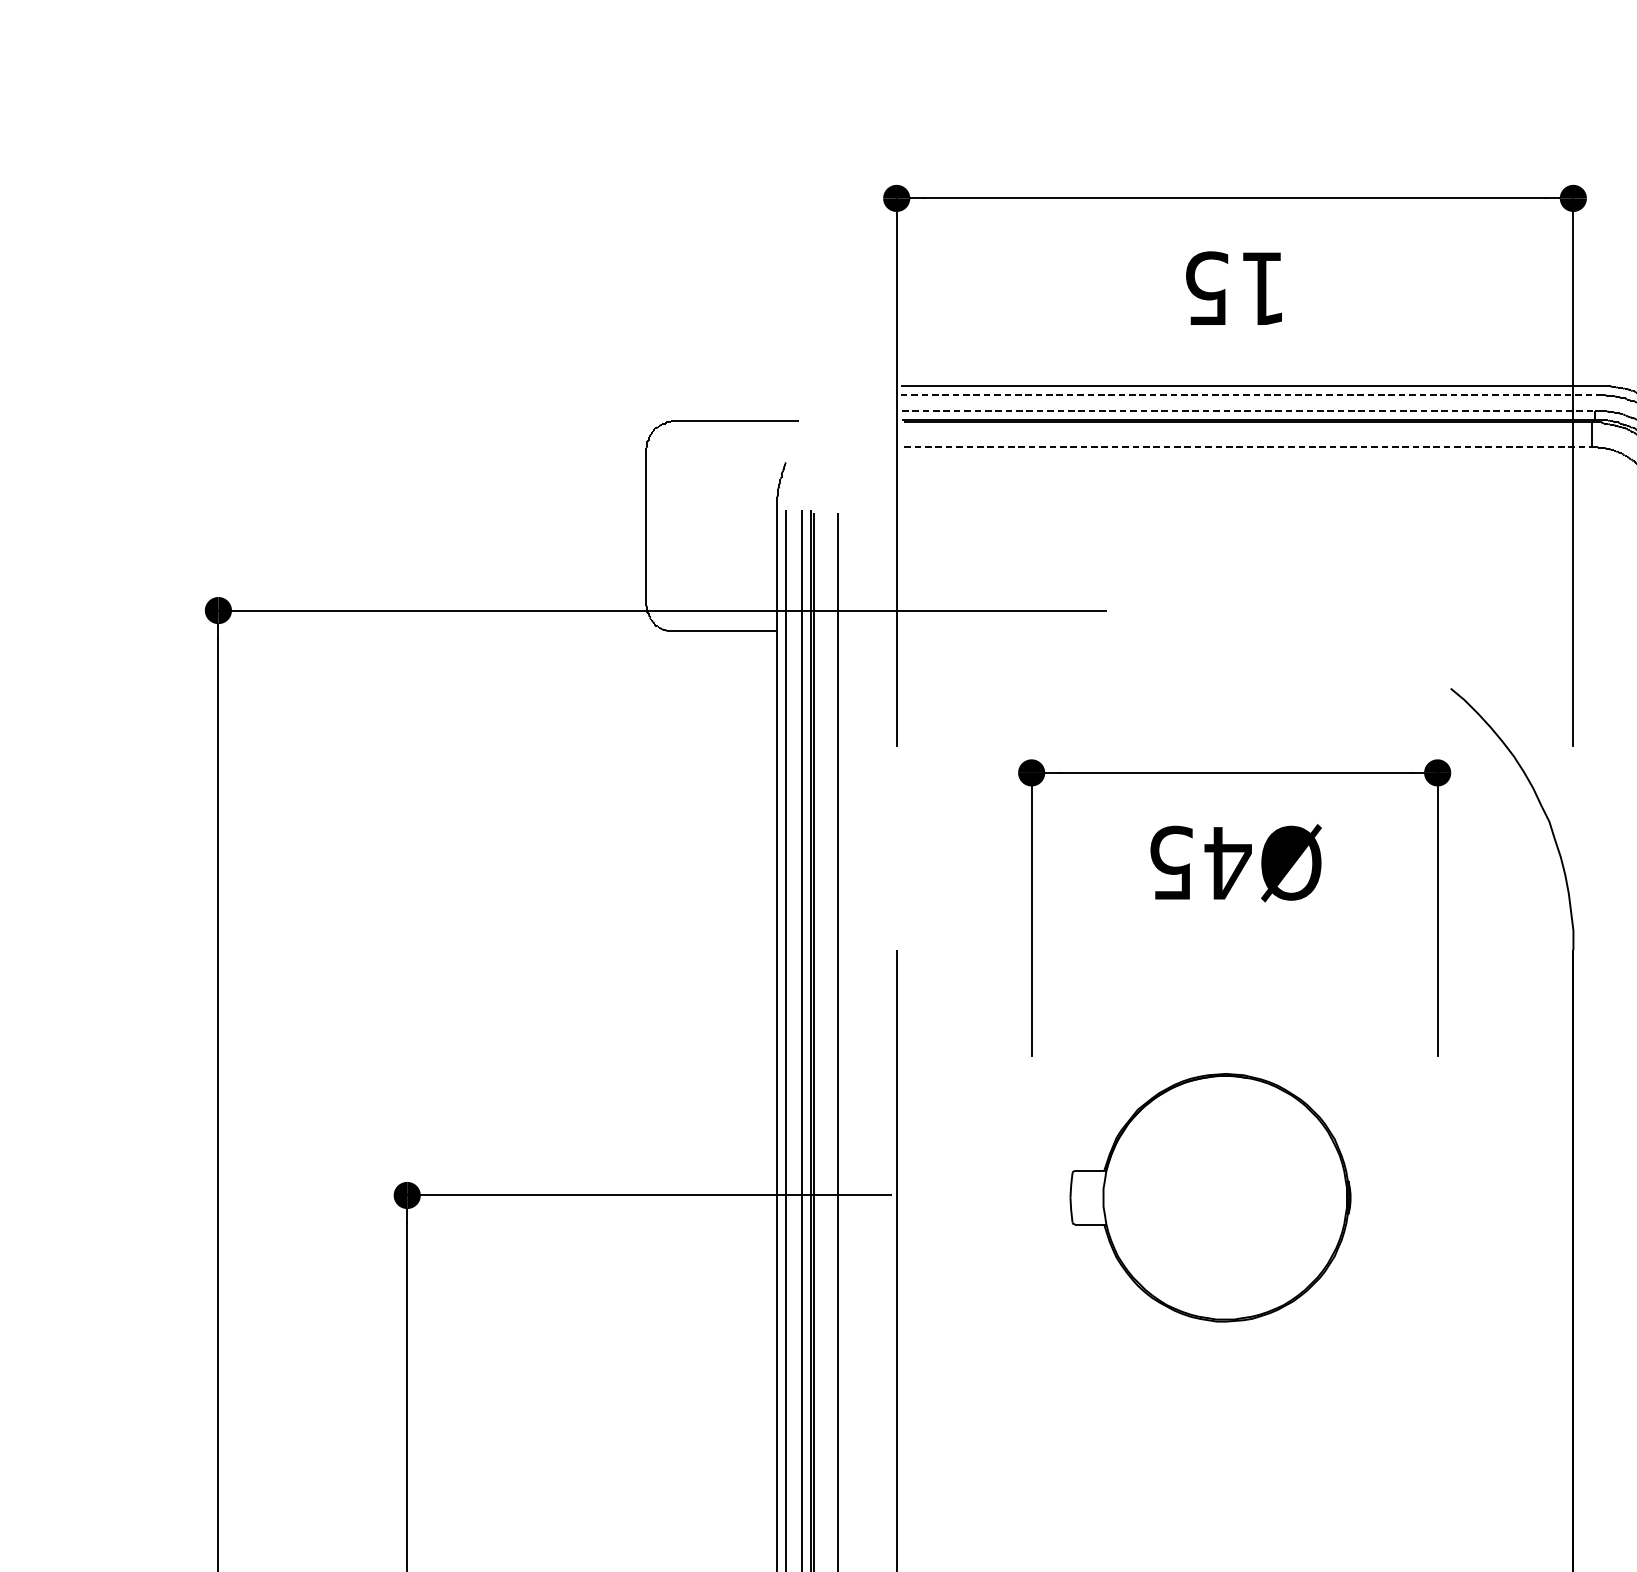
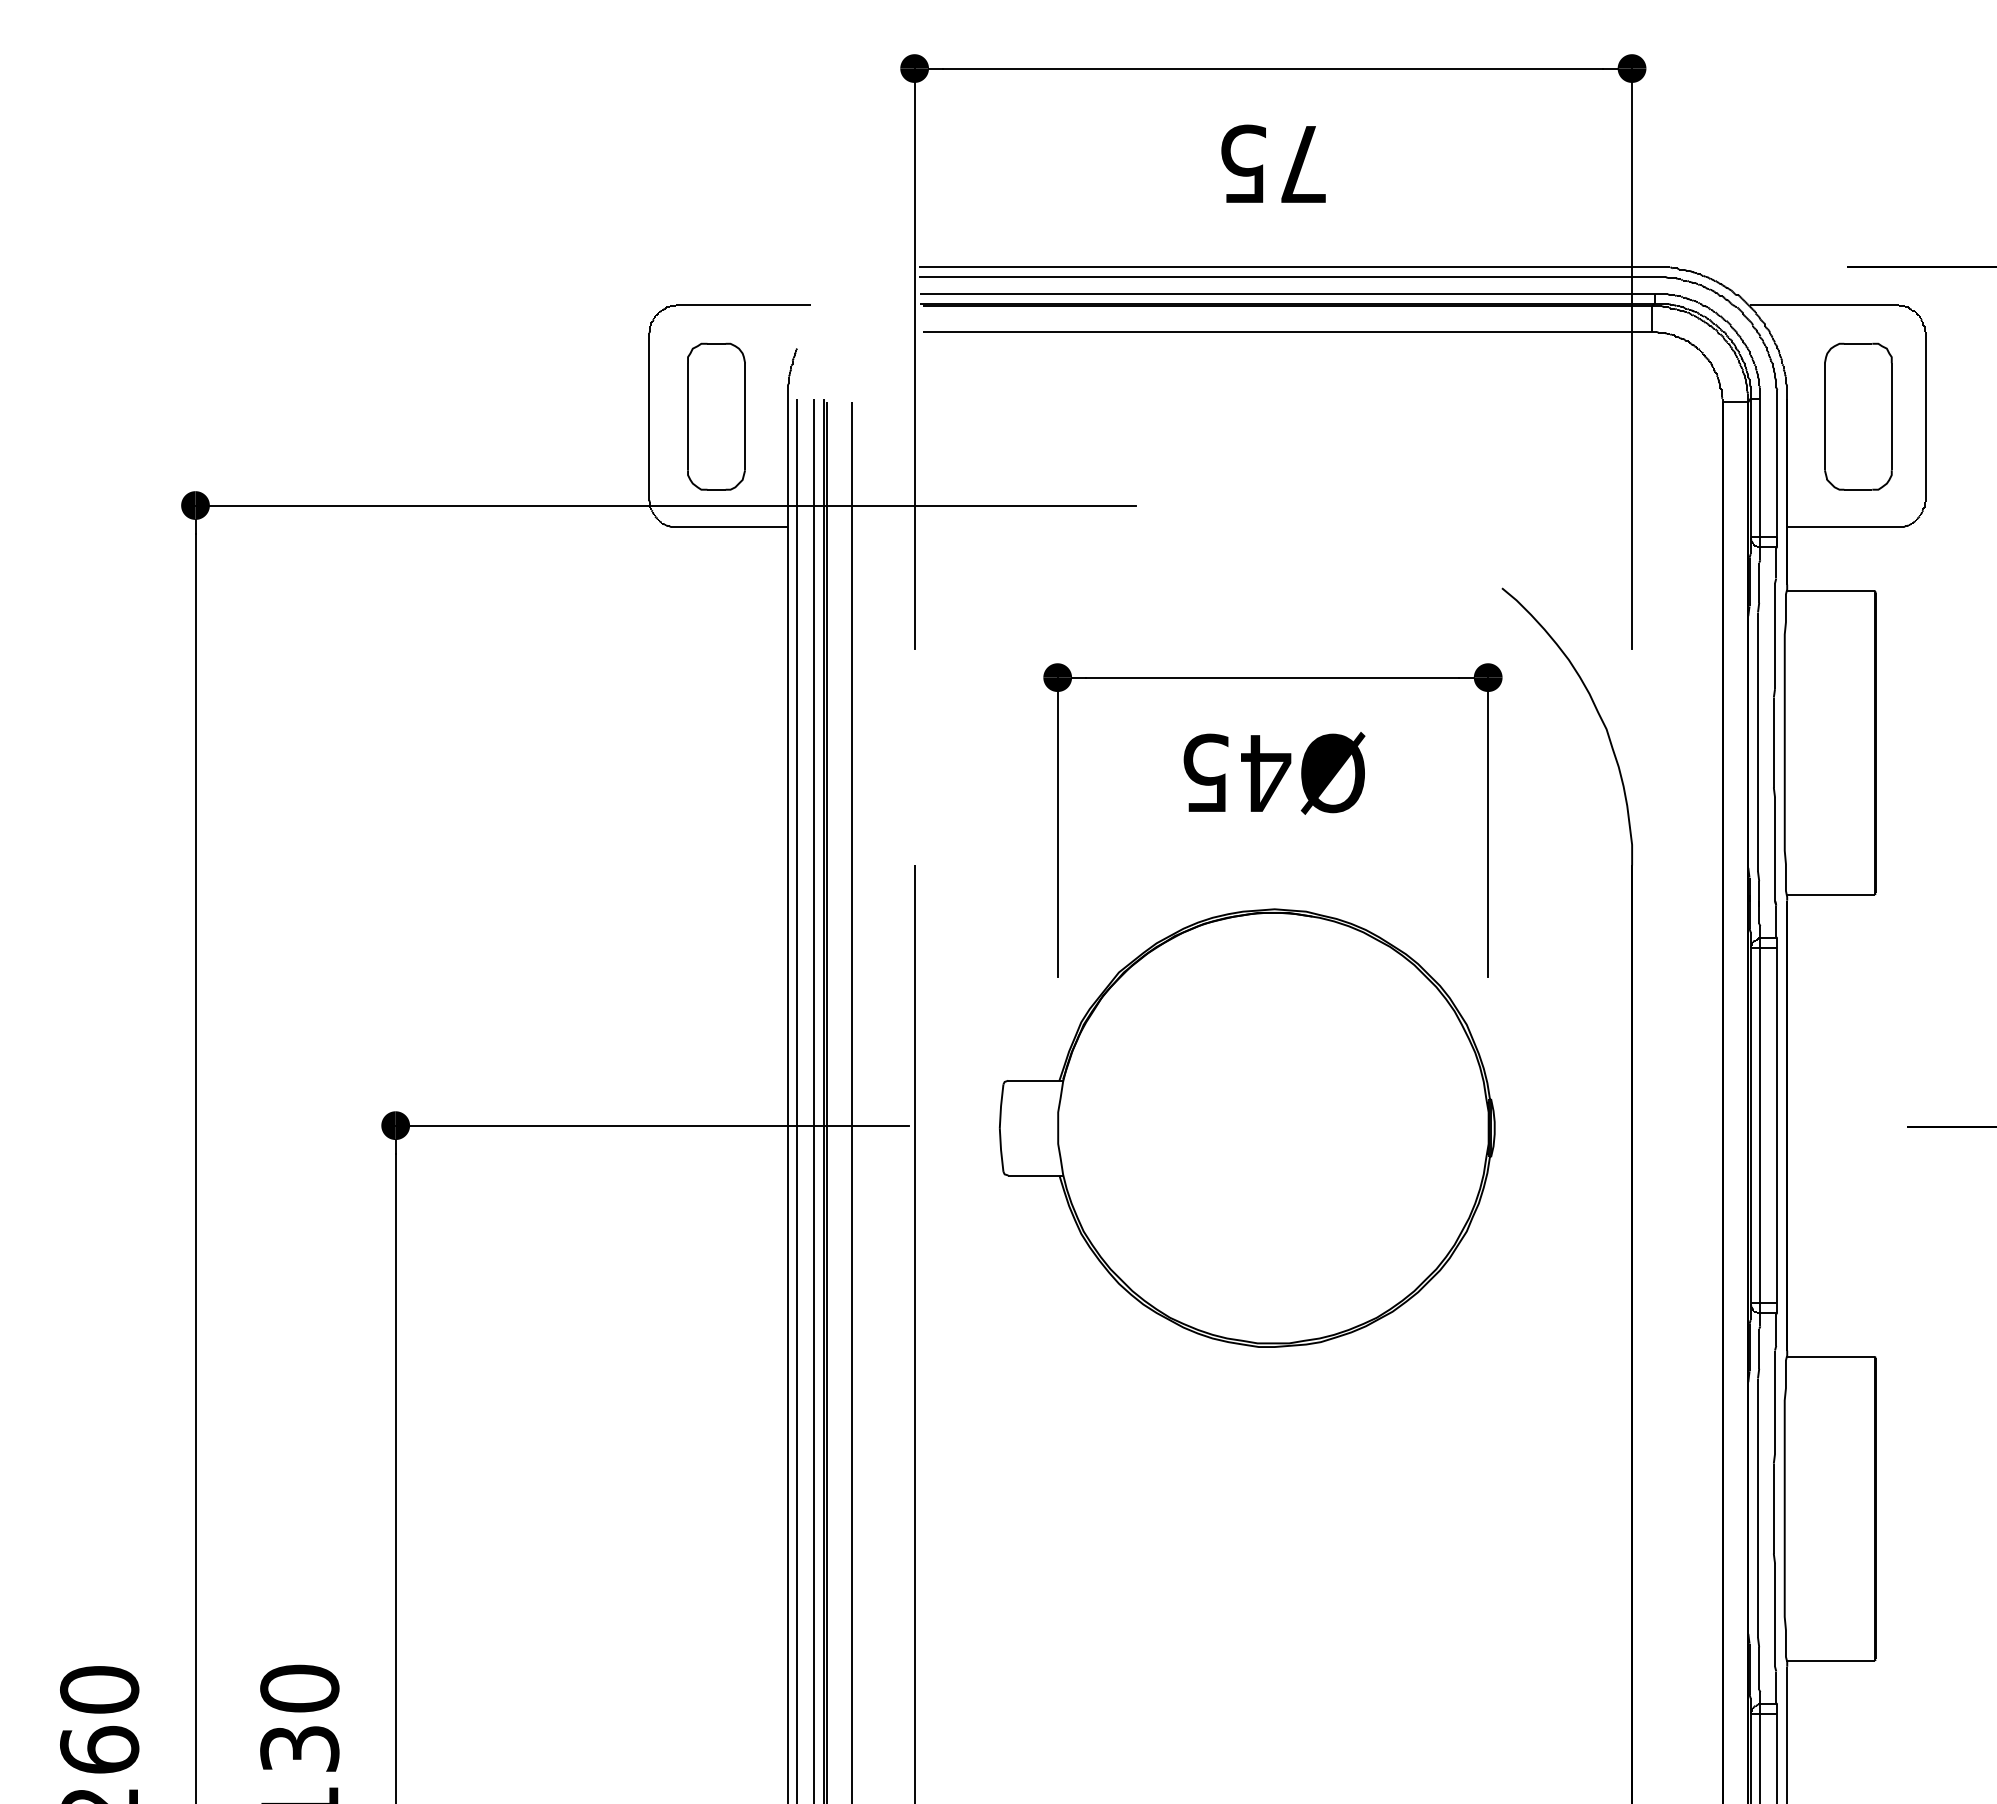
text: (1263, 288) -> (1303, 164), 15 -> 75
line: (1248, 394) -> (1287, 276), dashed -> solid
line: (1248, 410) -> (1287, 293), dashed -> solid
line: (1248, 446) -> (1287, 331), dashed -> solid
part: (709, 526) -> (716, 416), added
part: (1210, 1197) -> (1247, 1127), size x1.67

